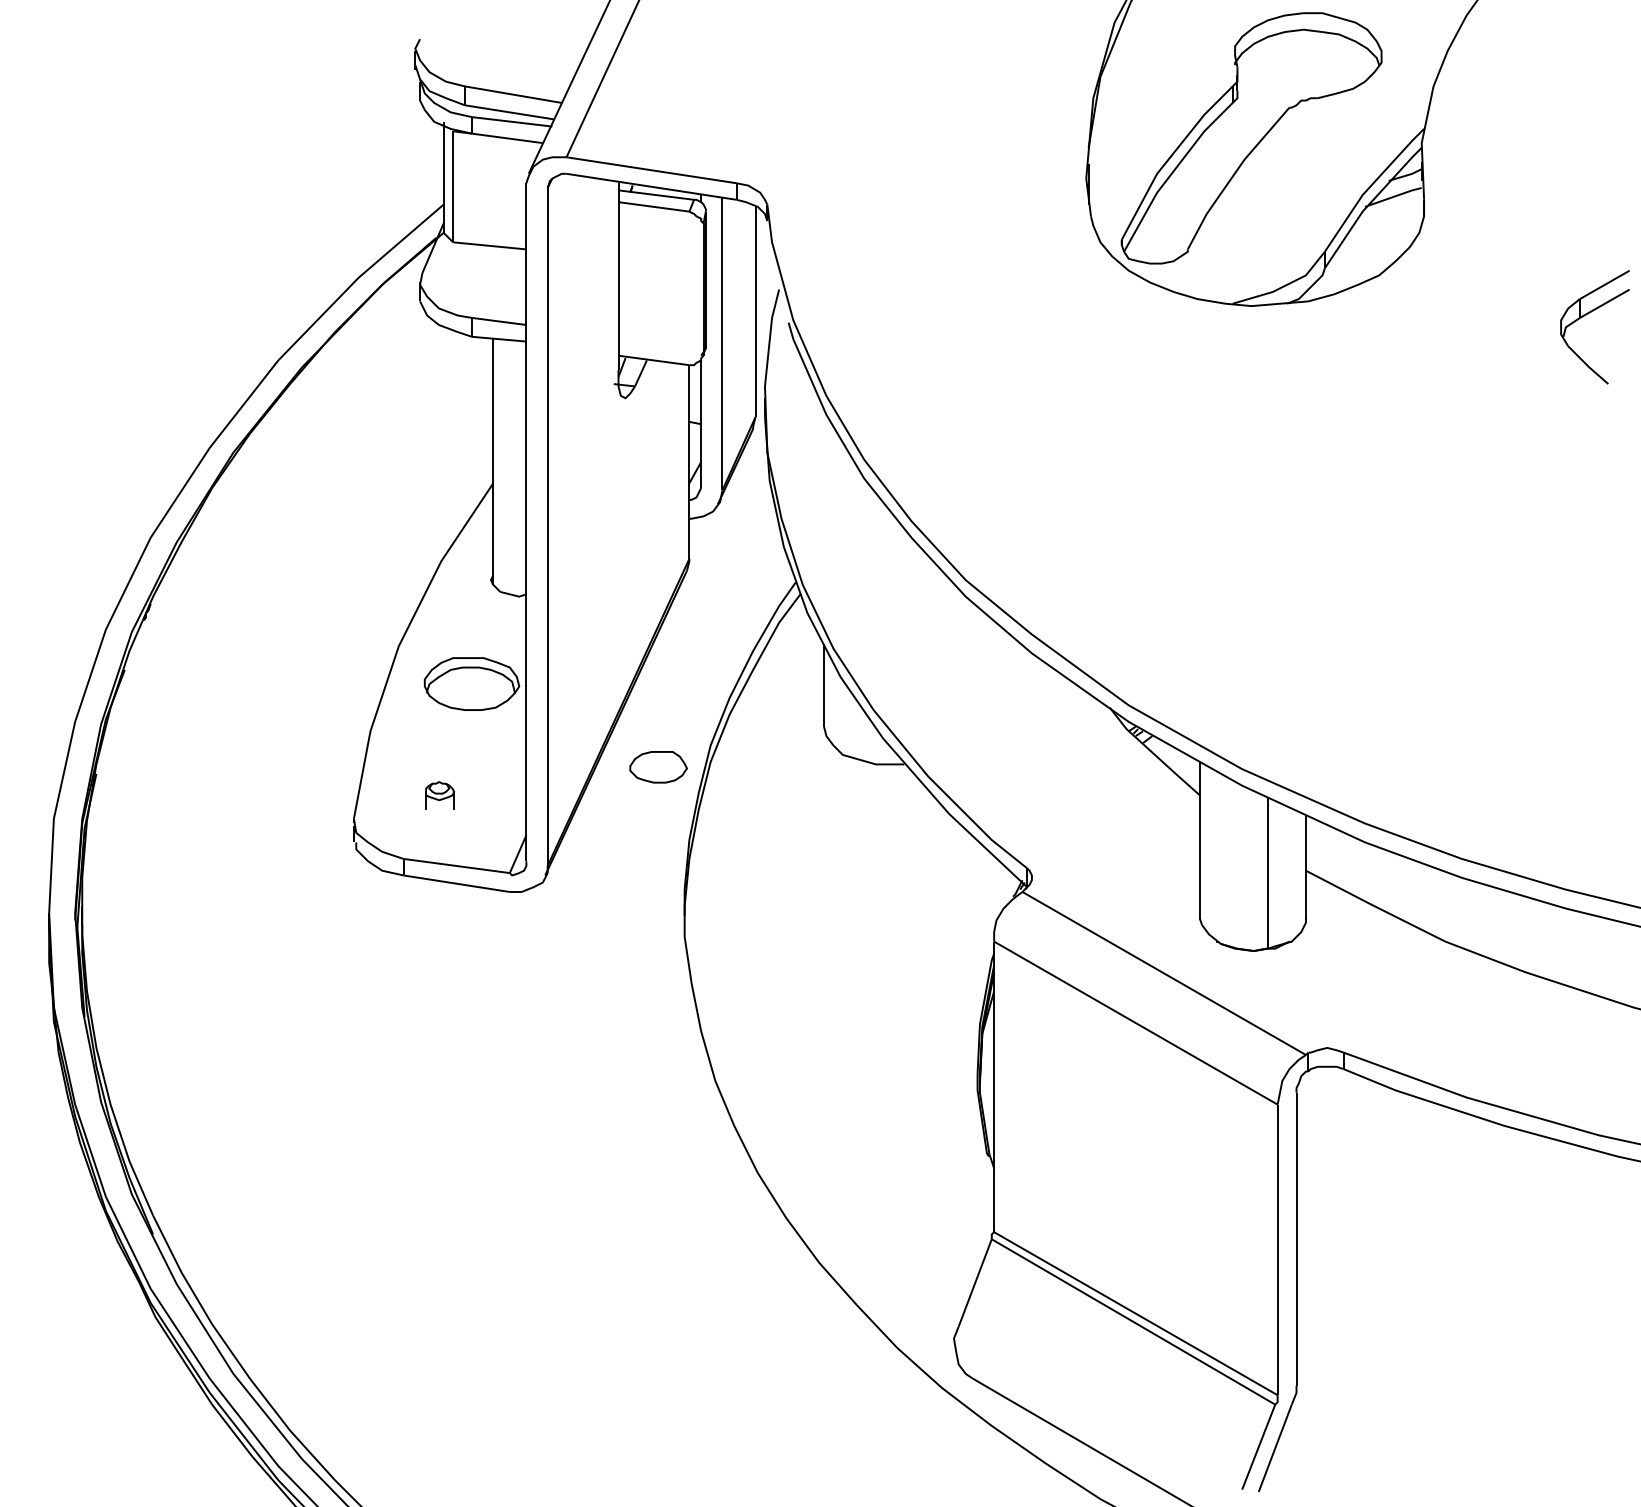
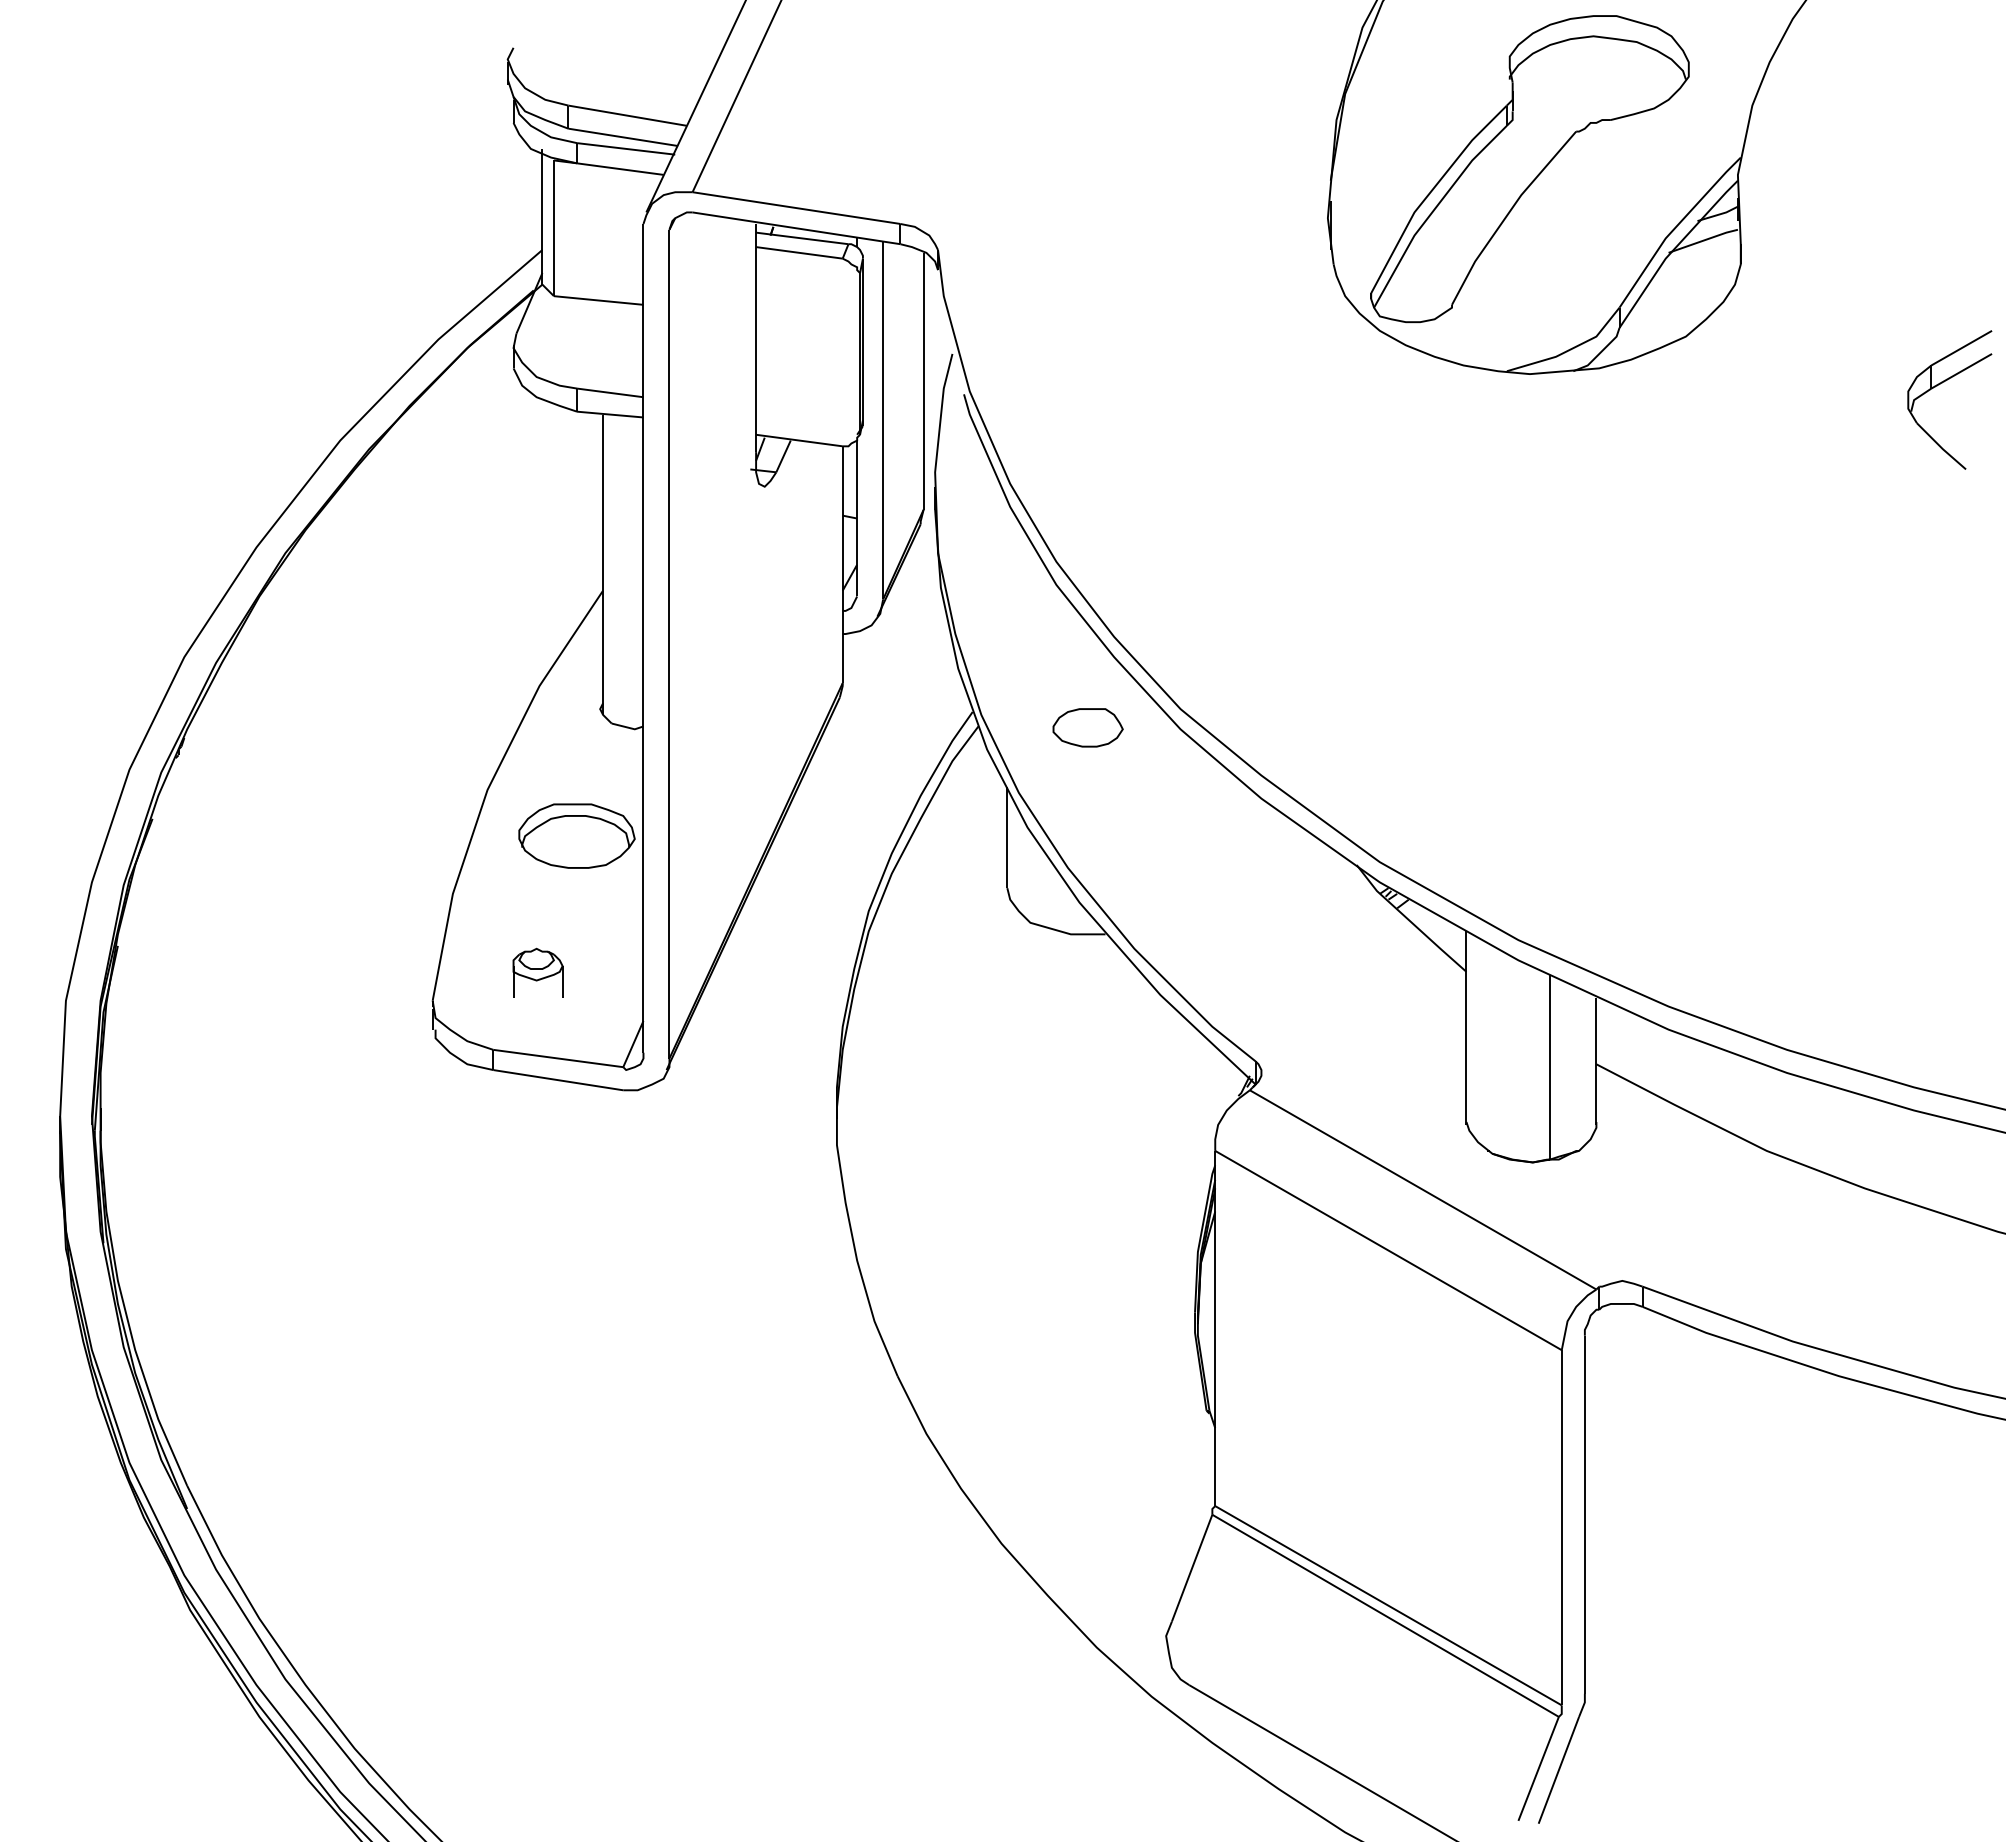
part: (658, 766) -> (1087, 727), moved
part: (439, 795) -> (537, 972), size x1.43

